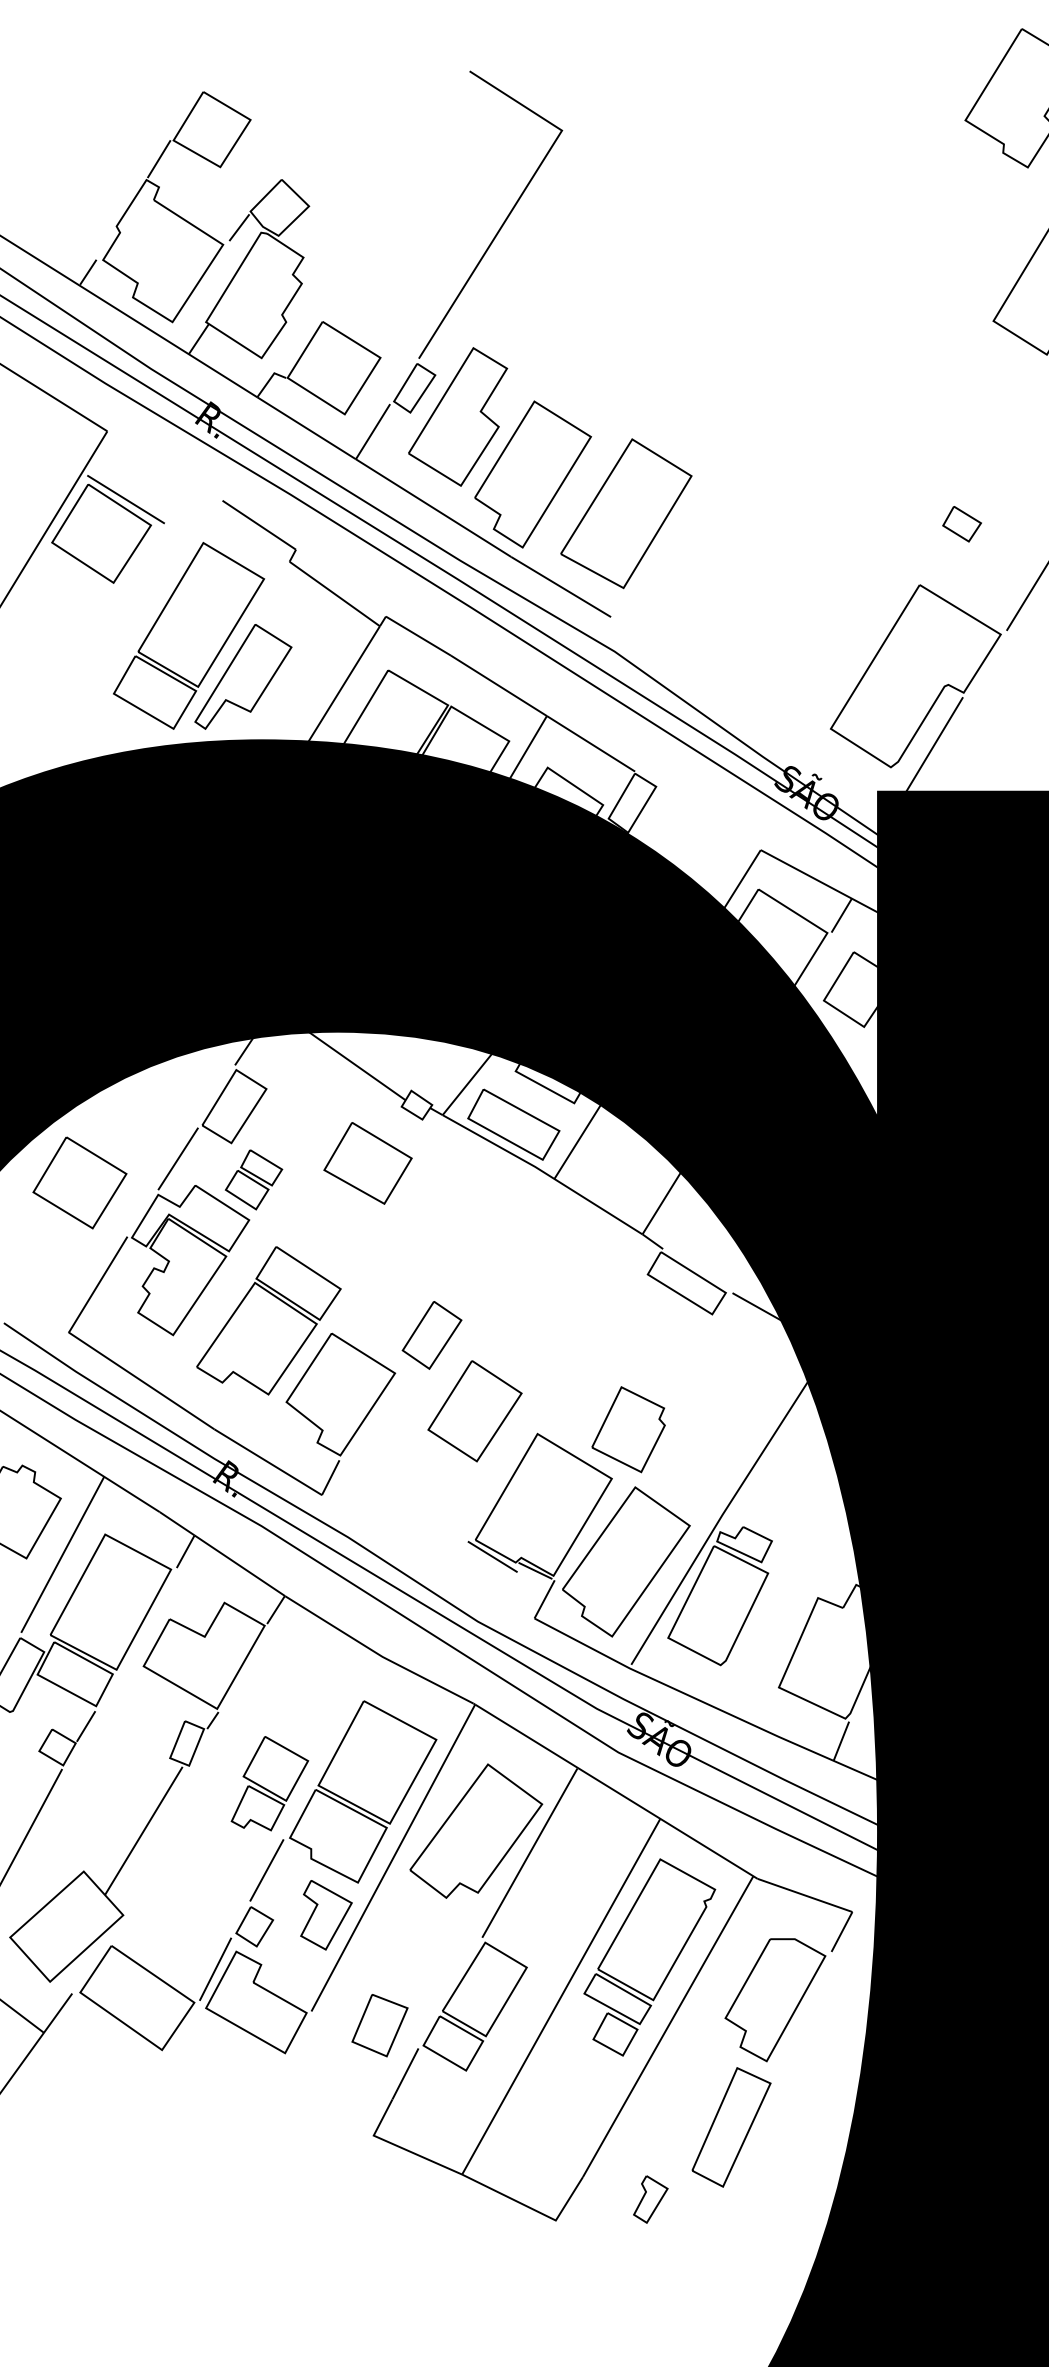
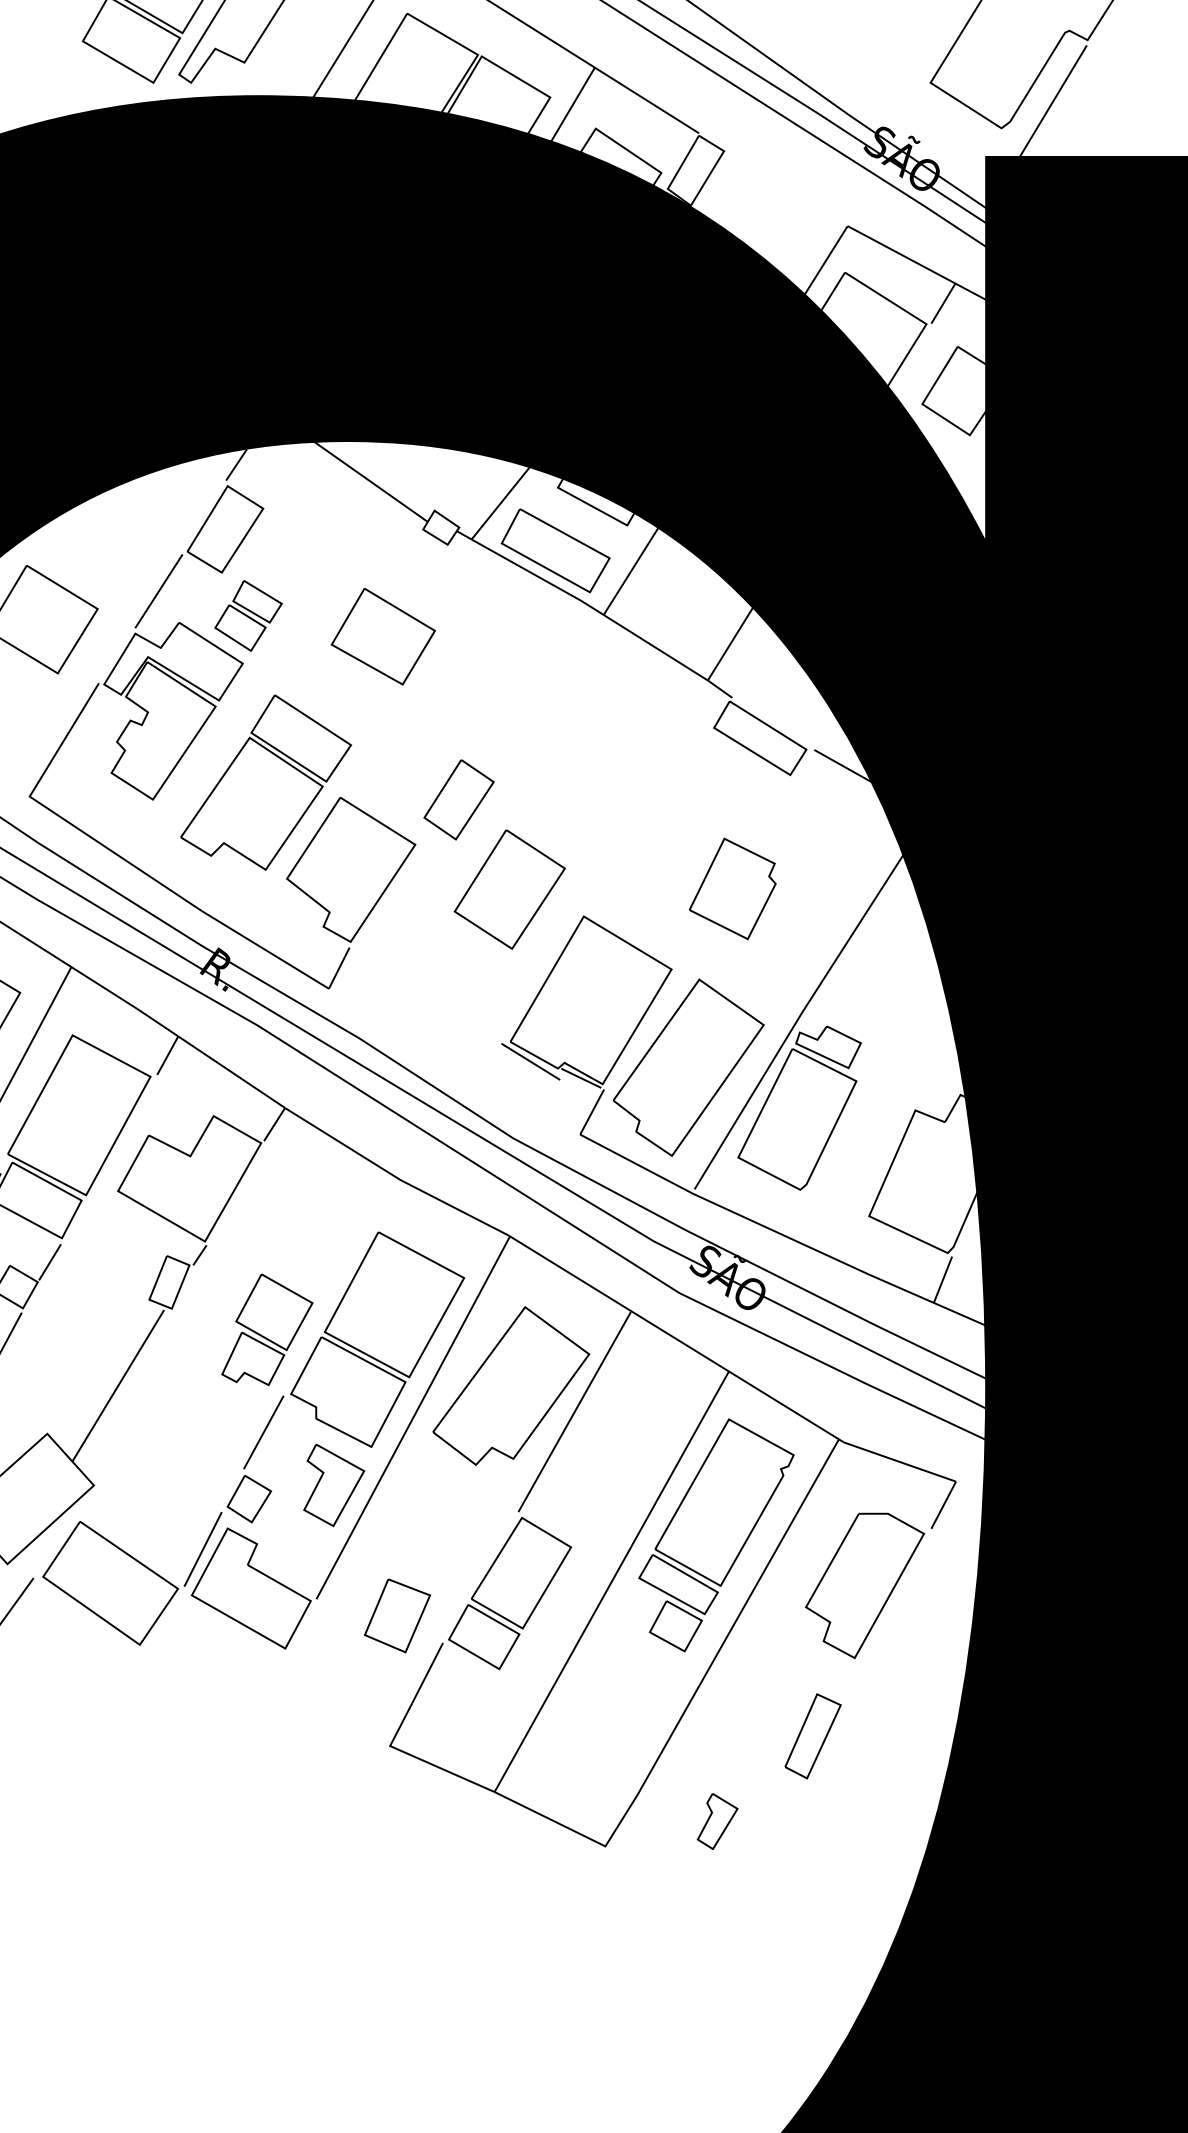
part: (367, 1163) -> (382, 636), moved
part: (628, 1429) -> (732, 888), moved
part: (731, 2127) -> (813, 1736), size x0.6

